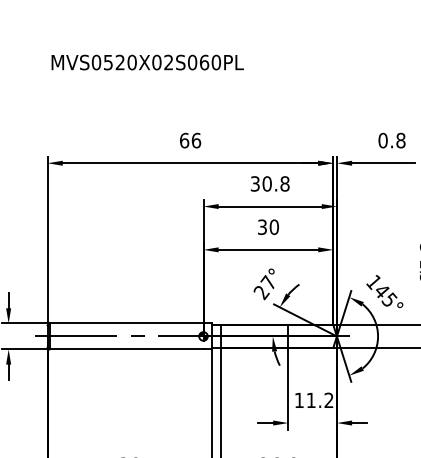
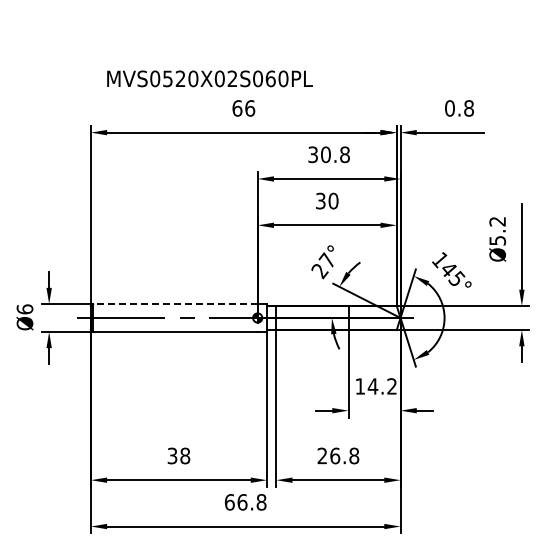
text: (147, 62) -> (209, 78), moved
line: (125, 323) -> (174, 304), solid -> dashed
text: (310, 400) -> (372, 386), 11.2 -> 14.2

